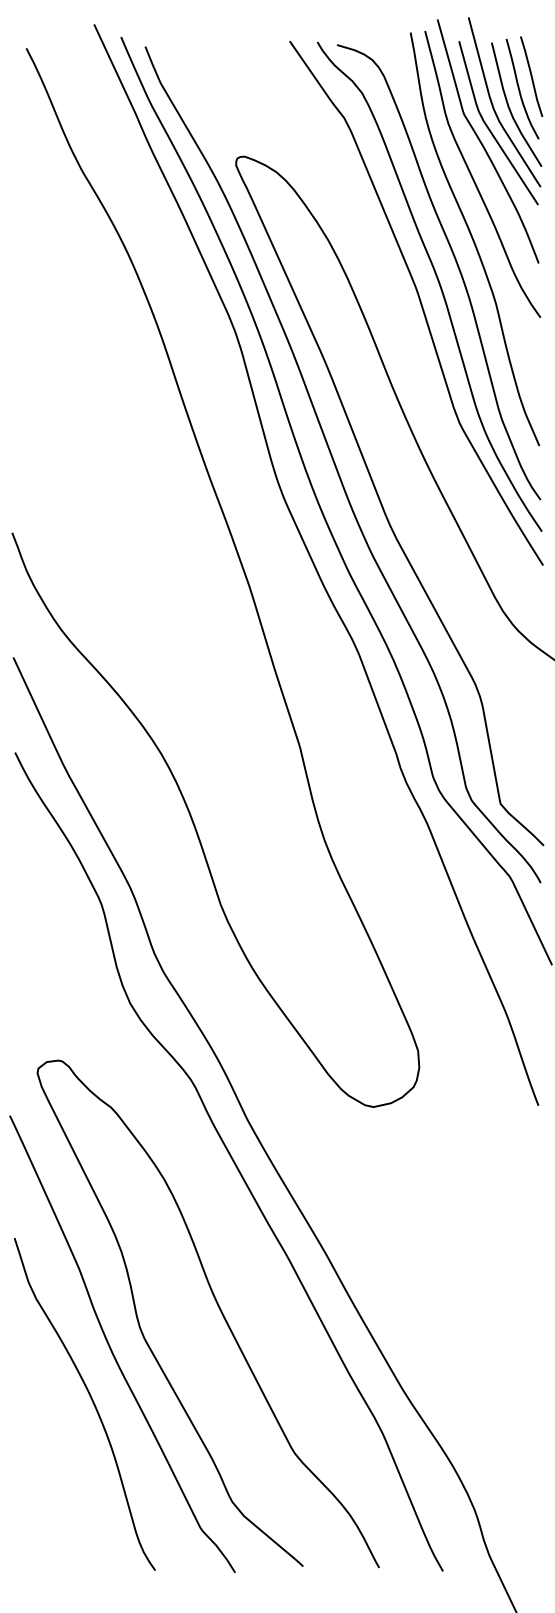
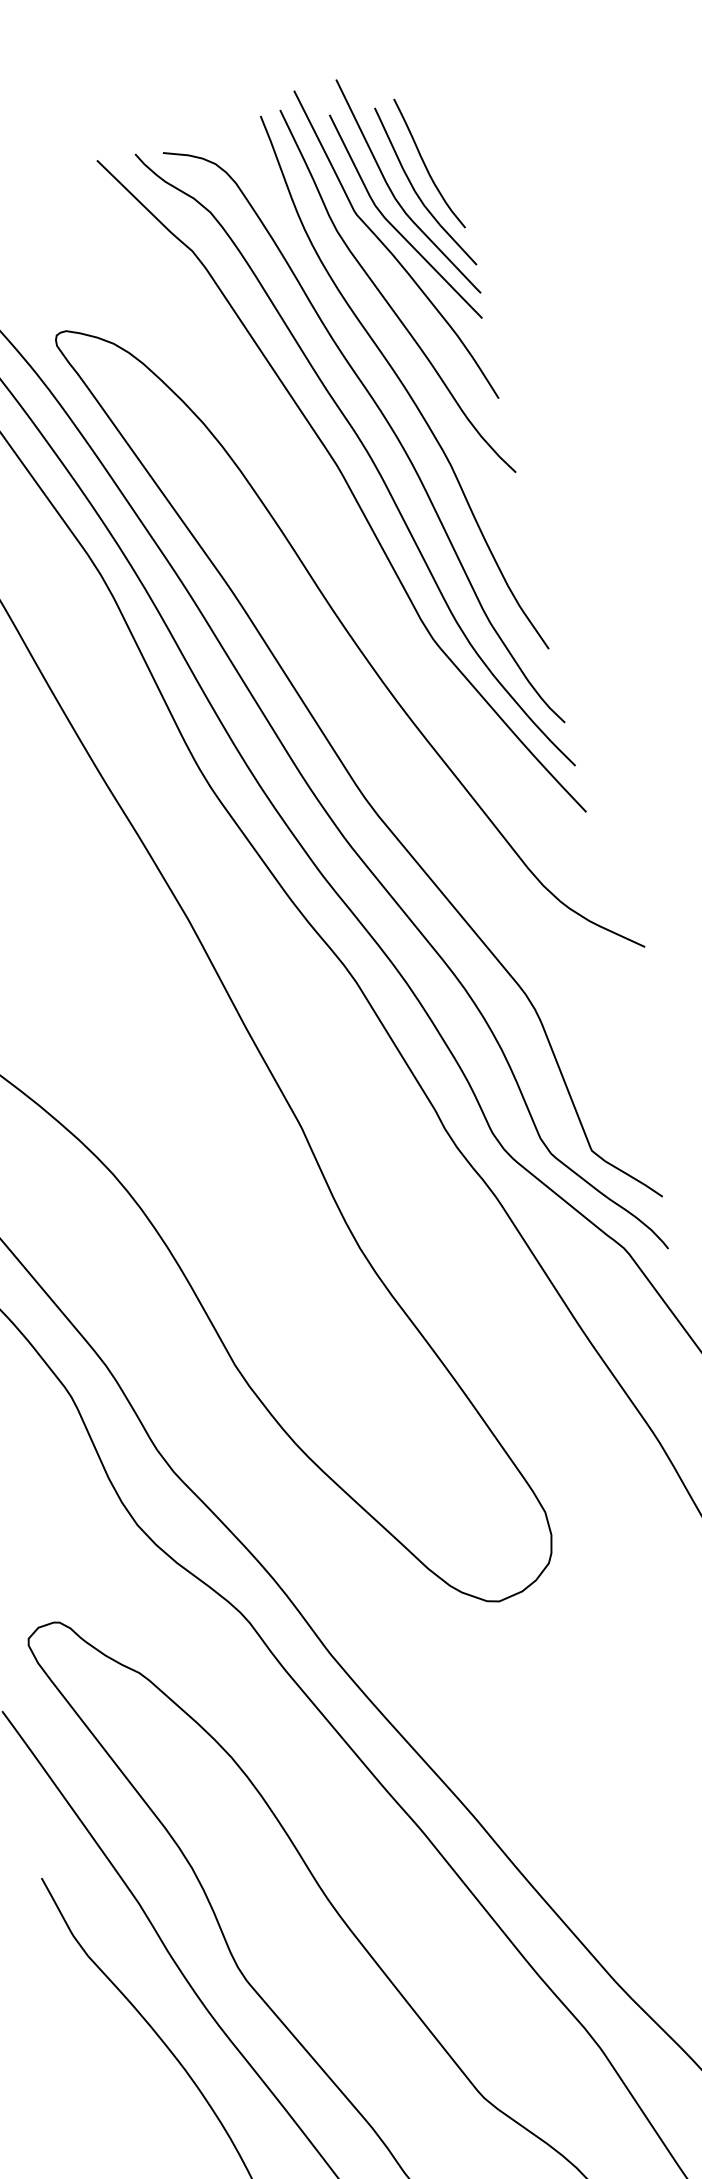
line: (531, 76) -> (438, 143), removed

